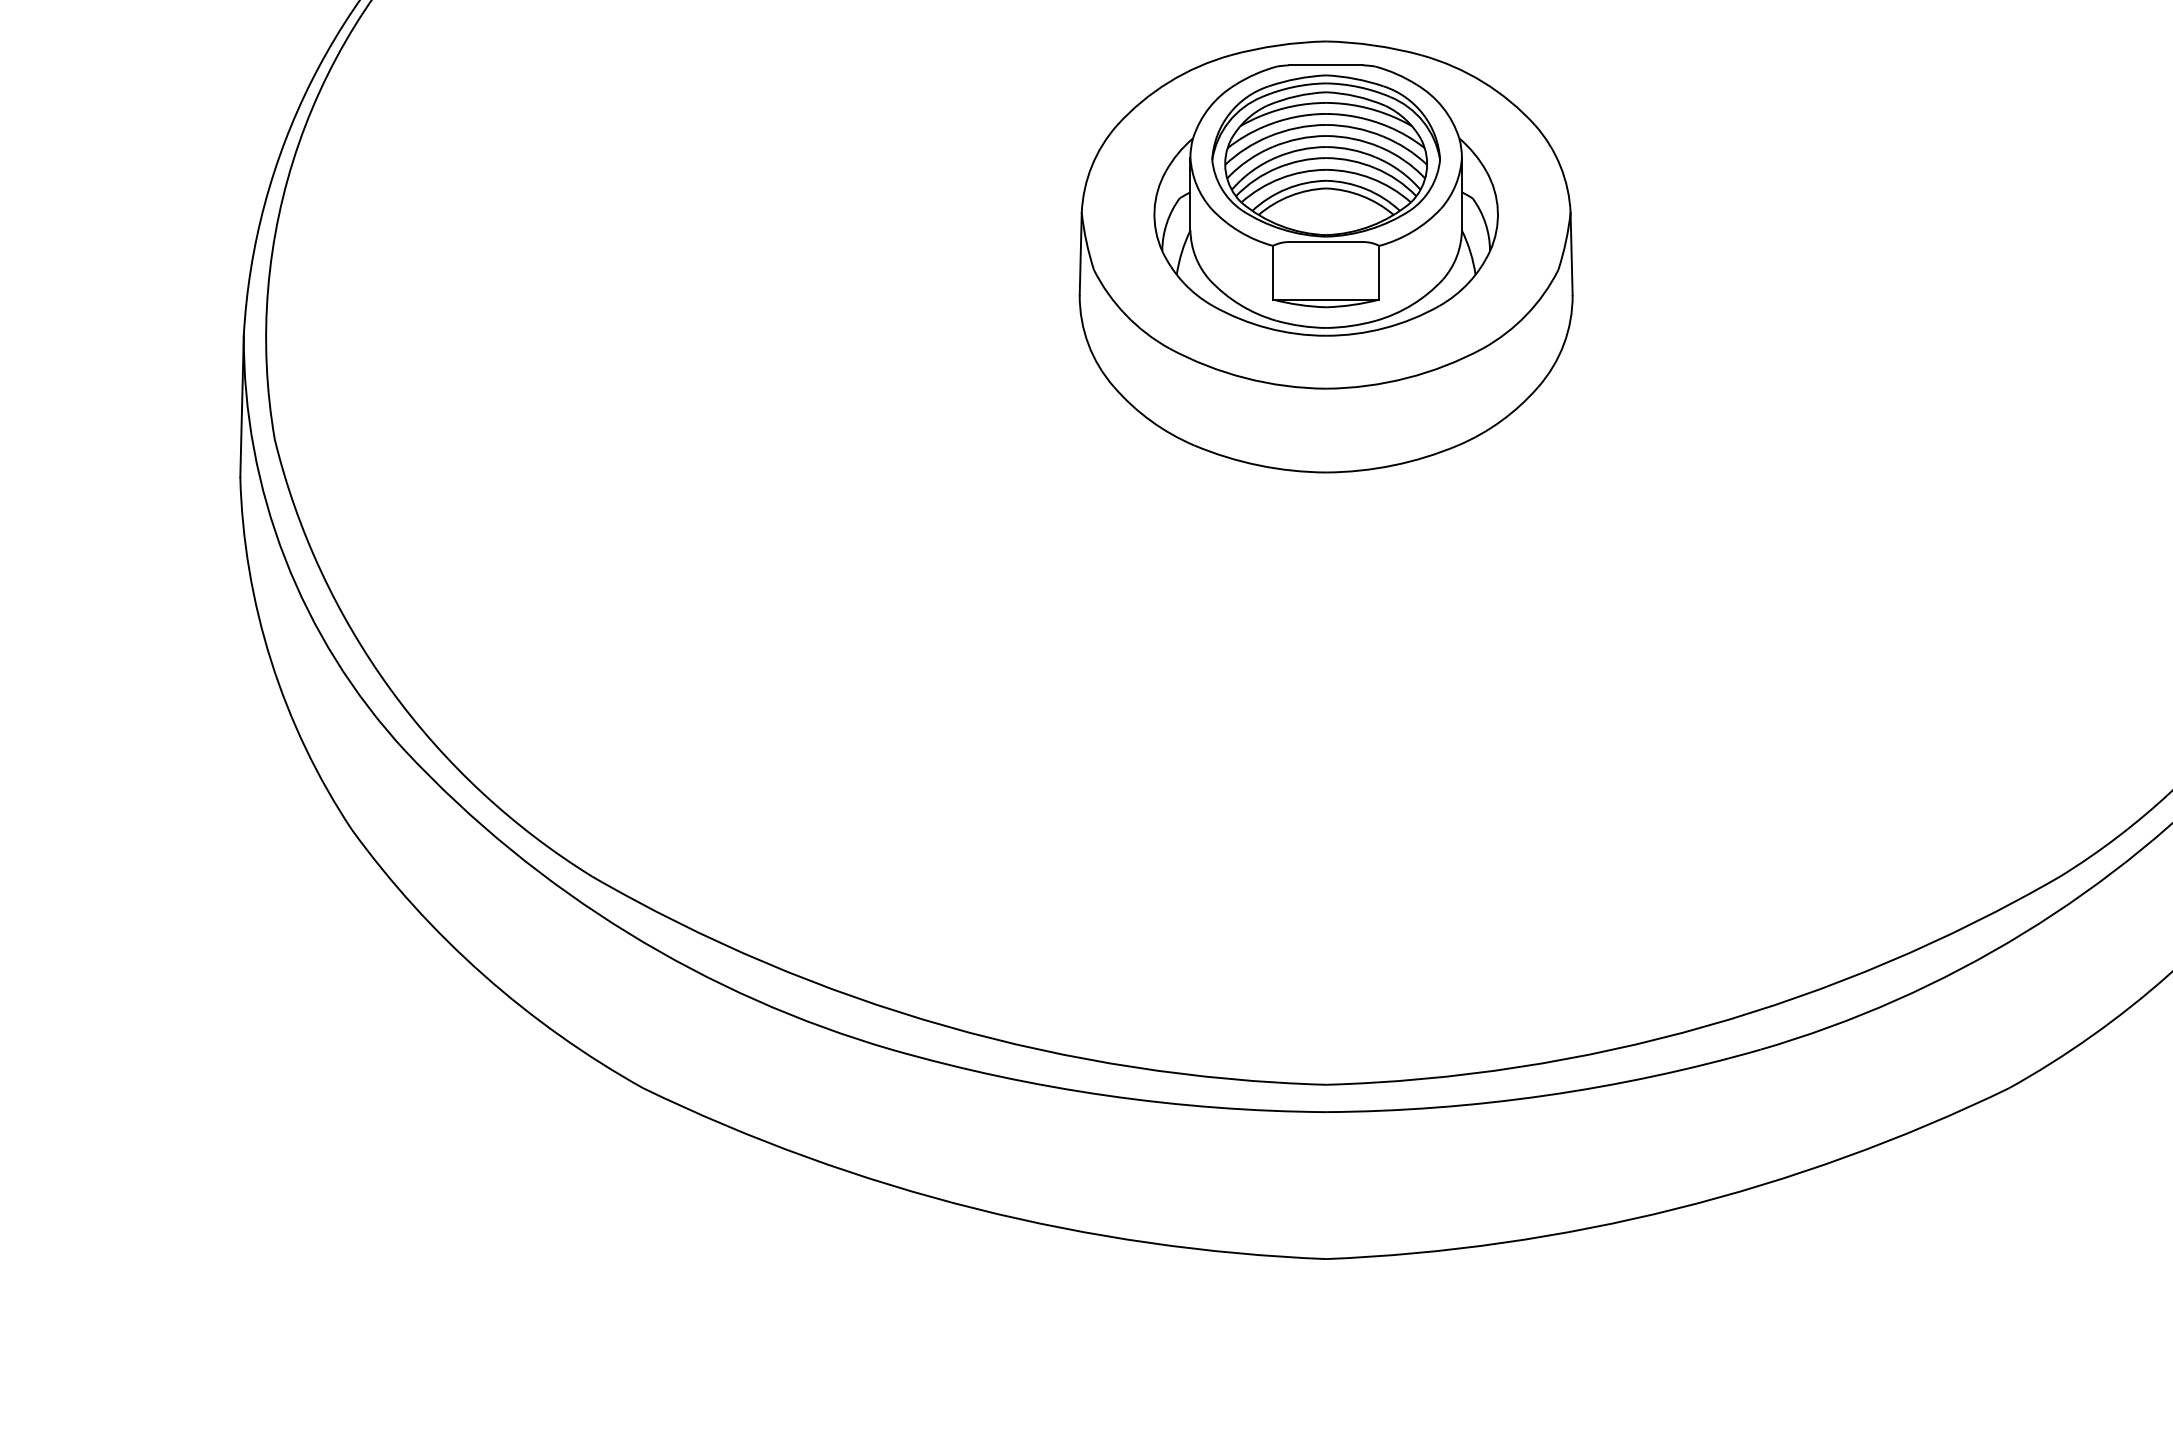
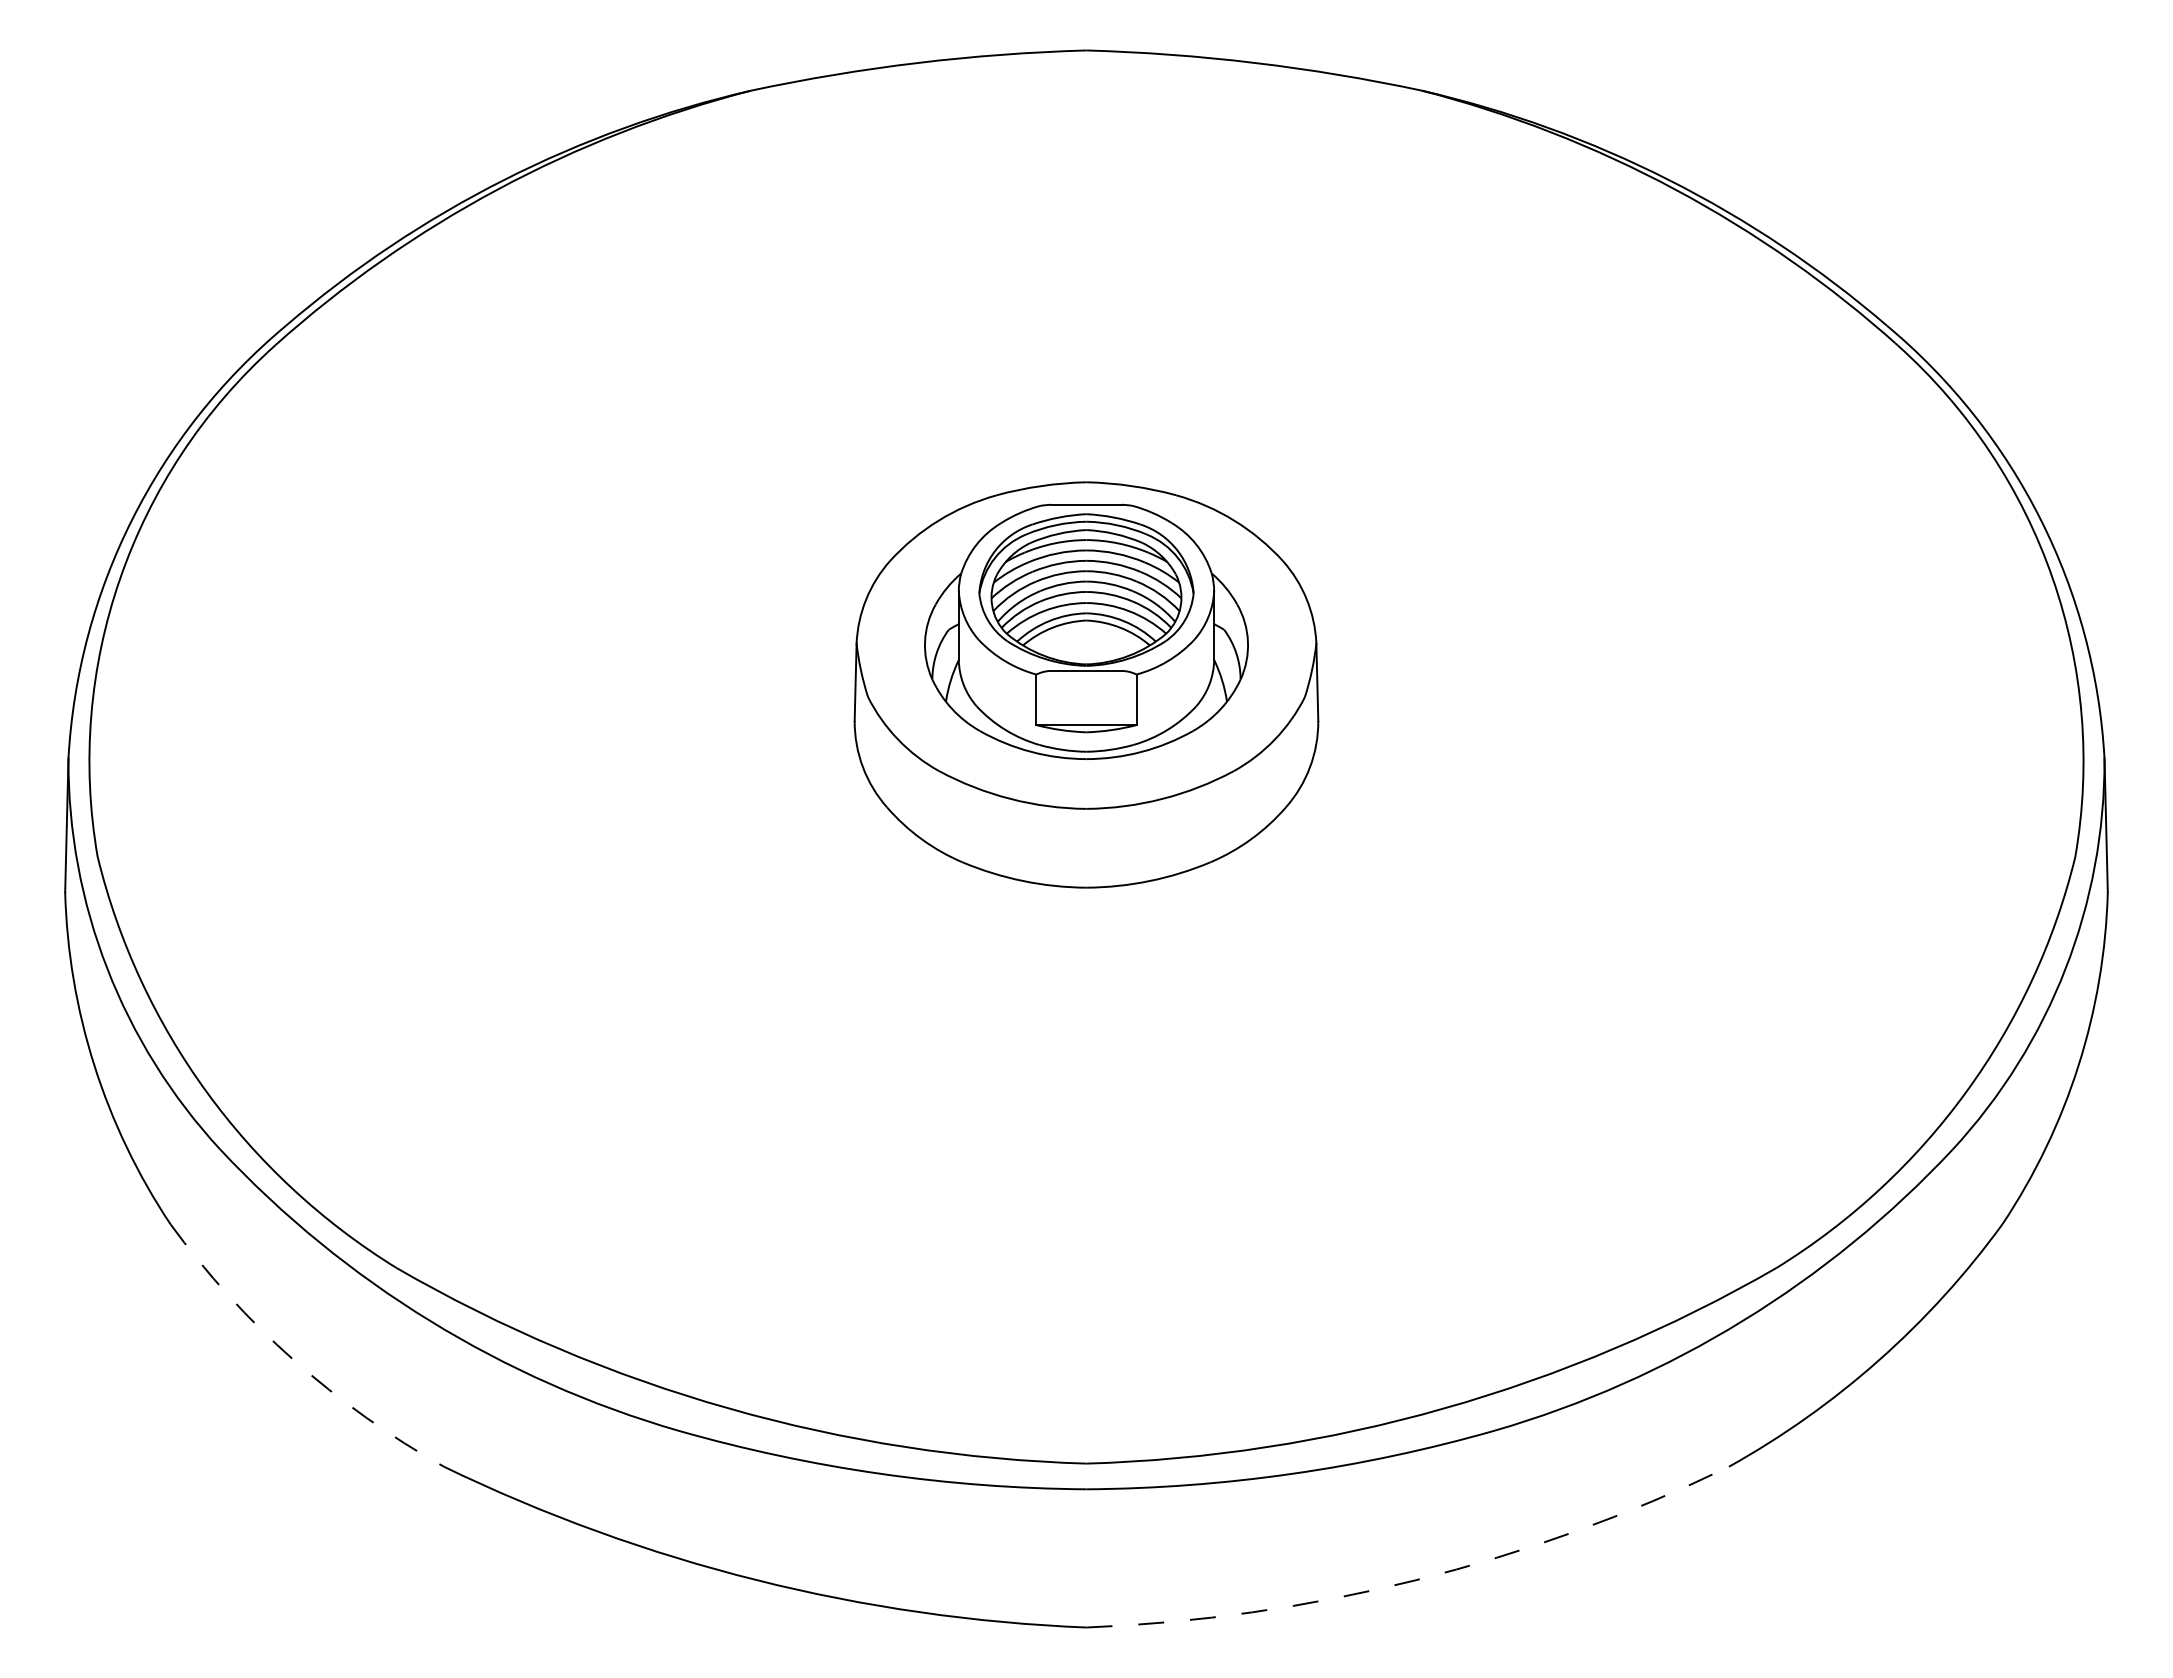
arc: (484, 975) -> (294, 1360), solid -> dashed
arc: (1677, 1209) -> (1416, 1580), solid -> dashed

